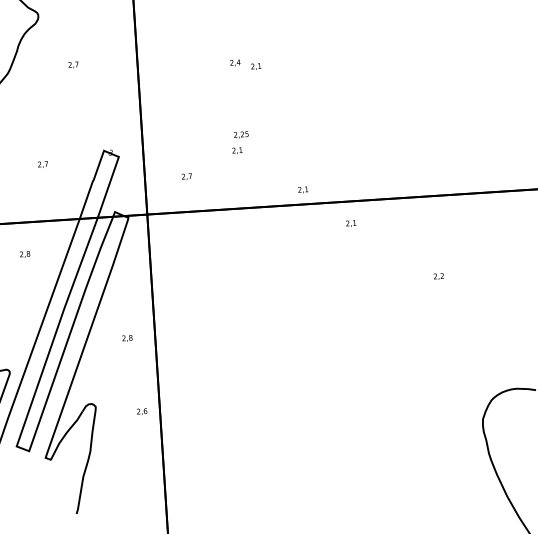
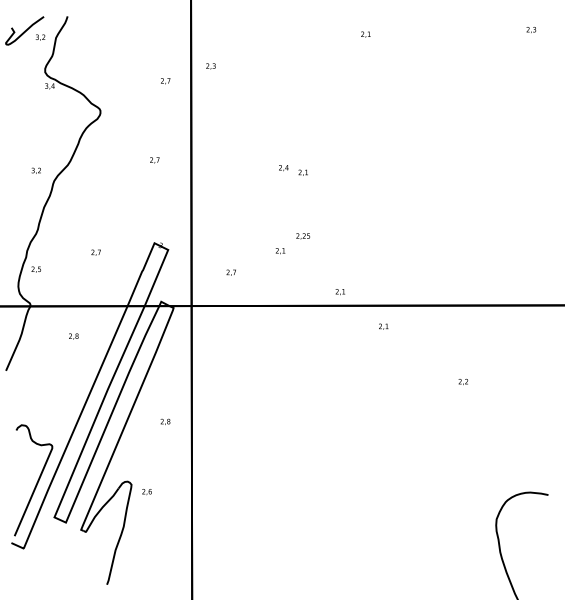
text: (73, 65) -> (154, 160), moved
text: (240, 135) -> (302, 236), moved
text: (141, 412) -> (146, 492), moved

